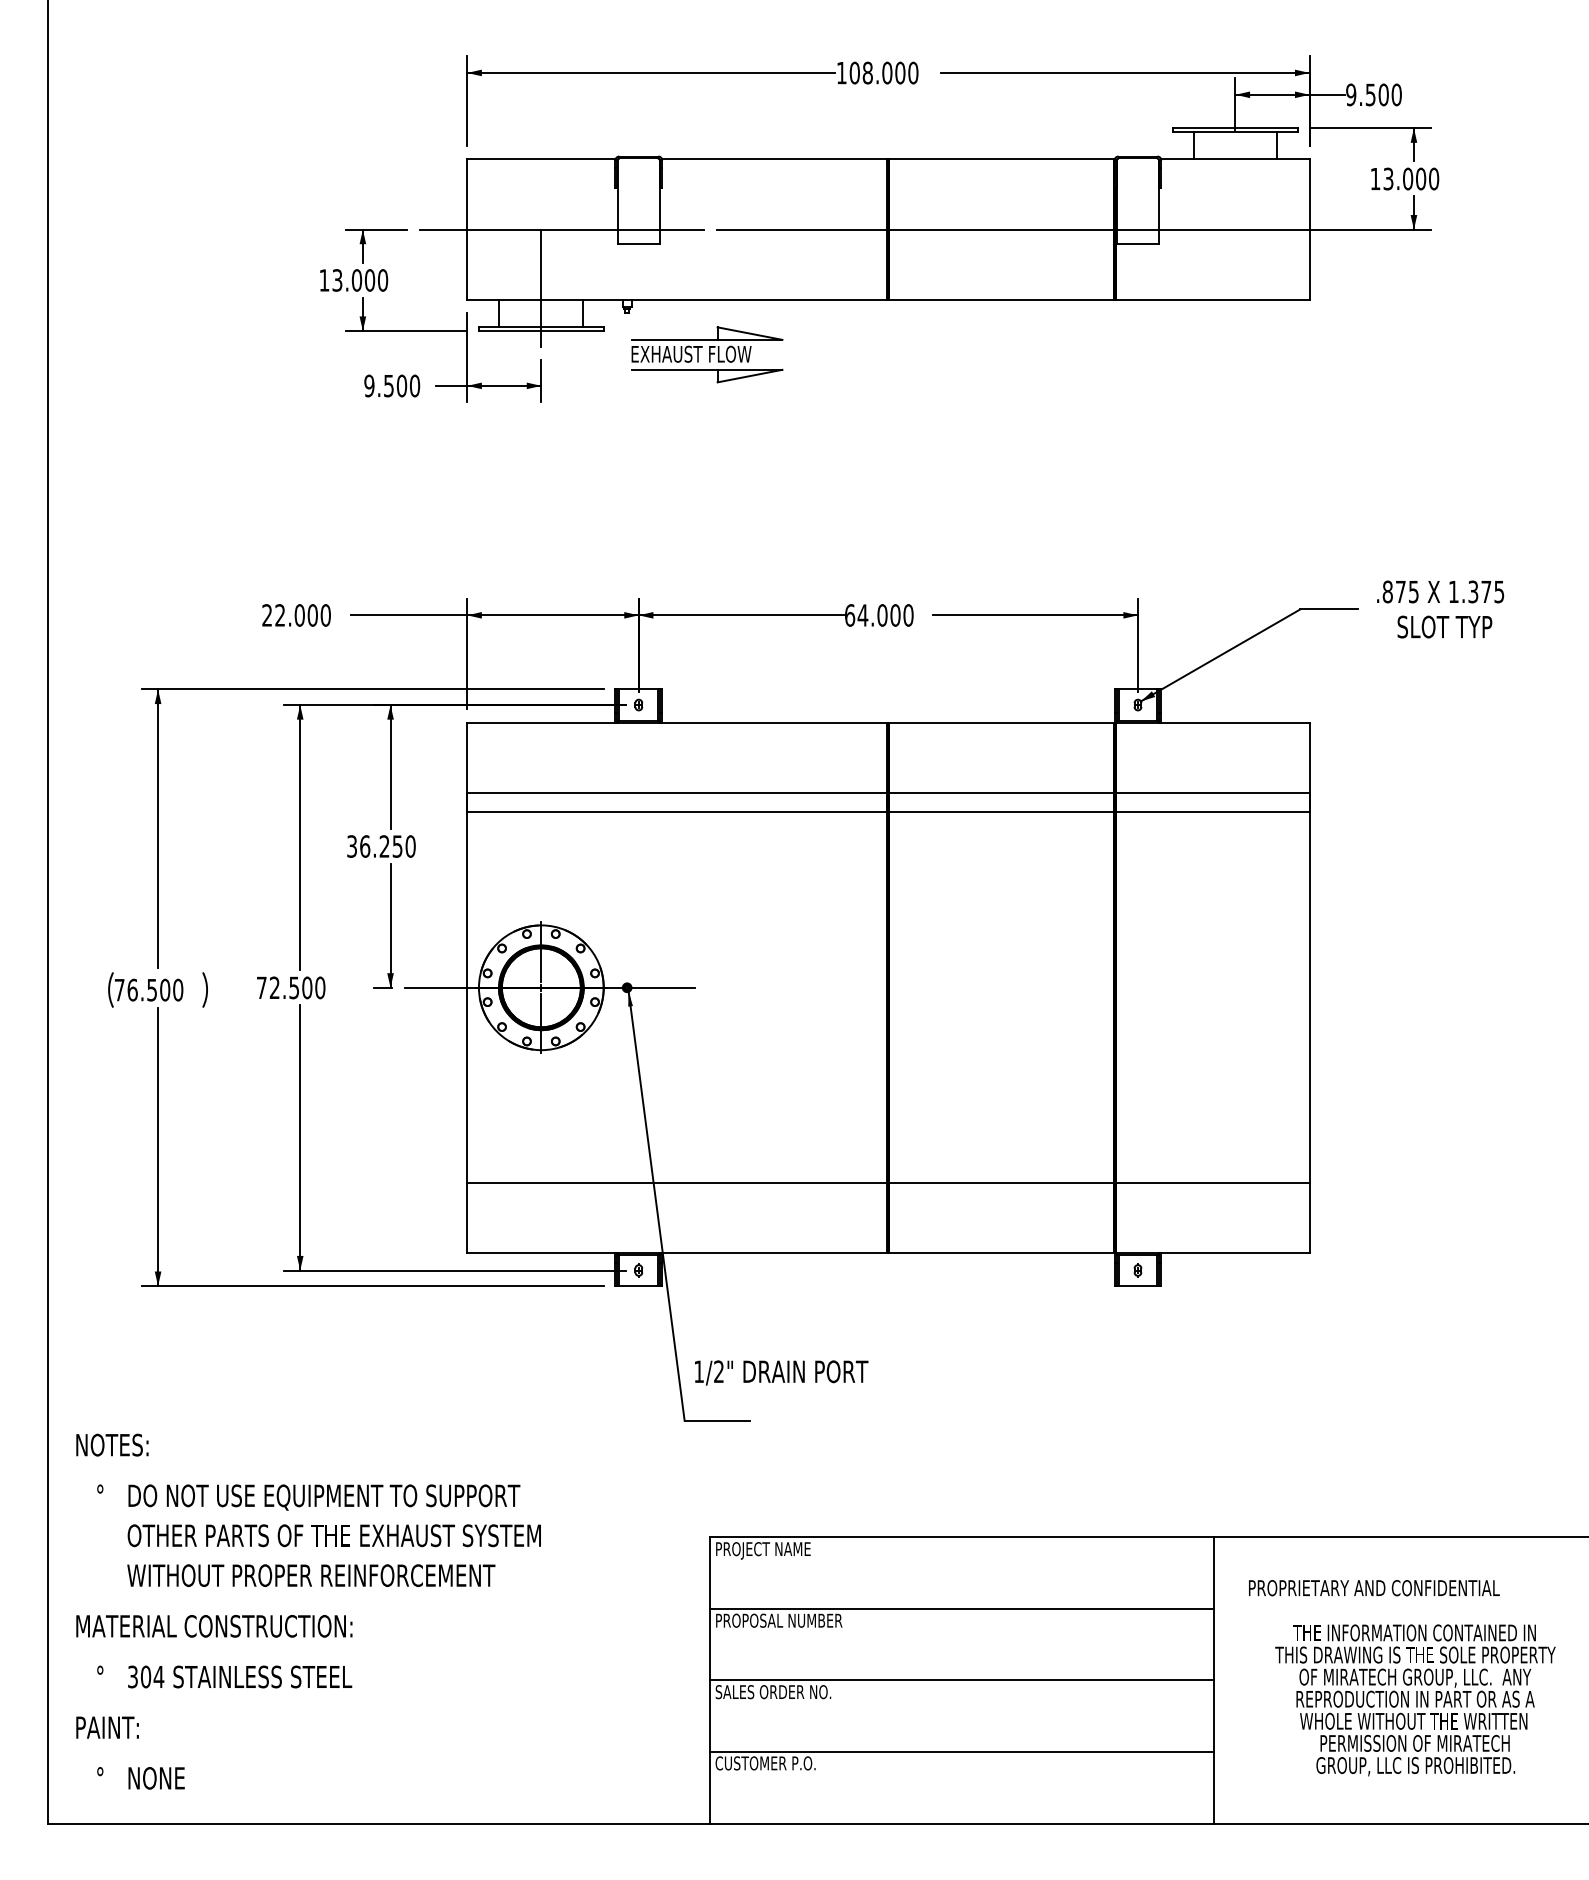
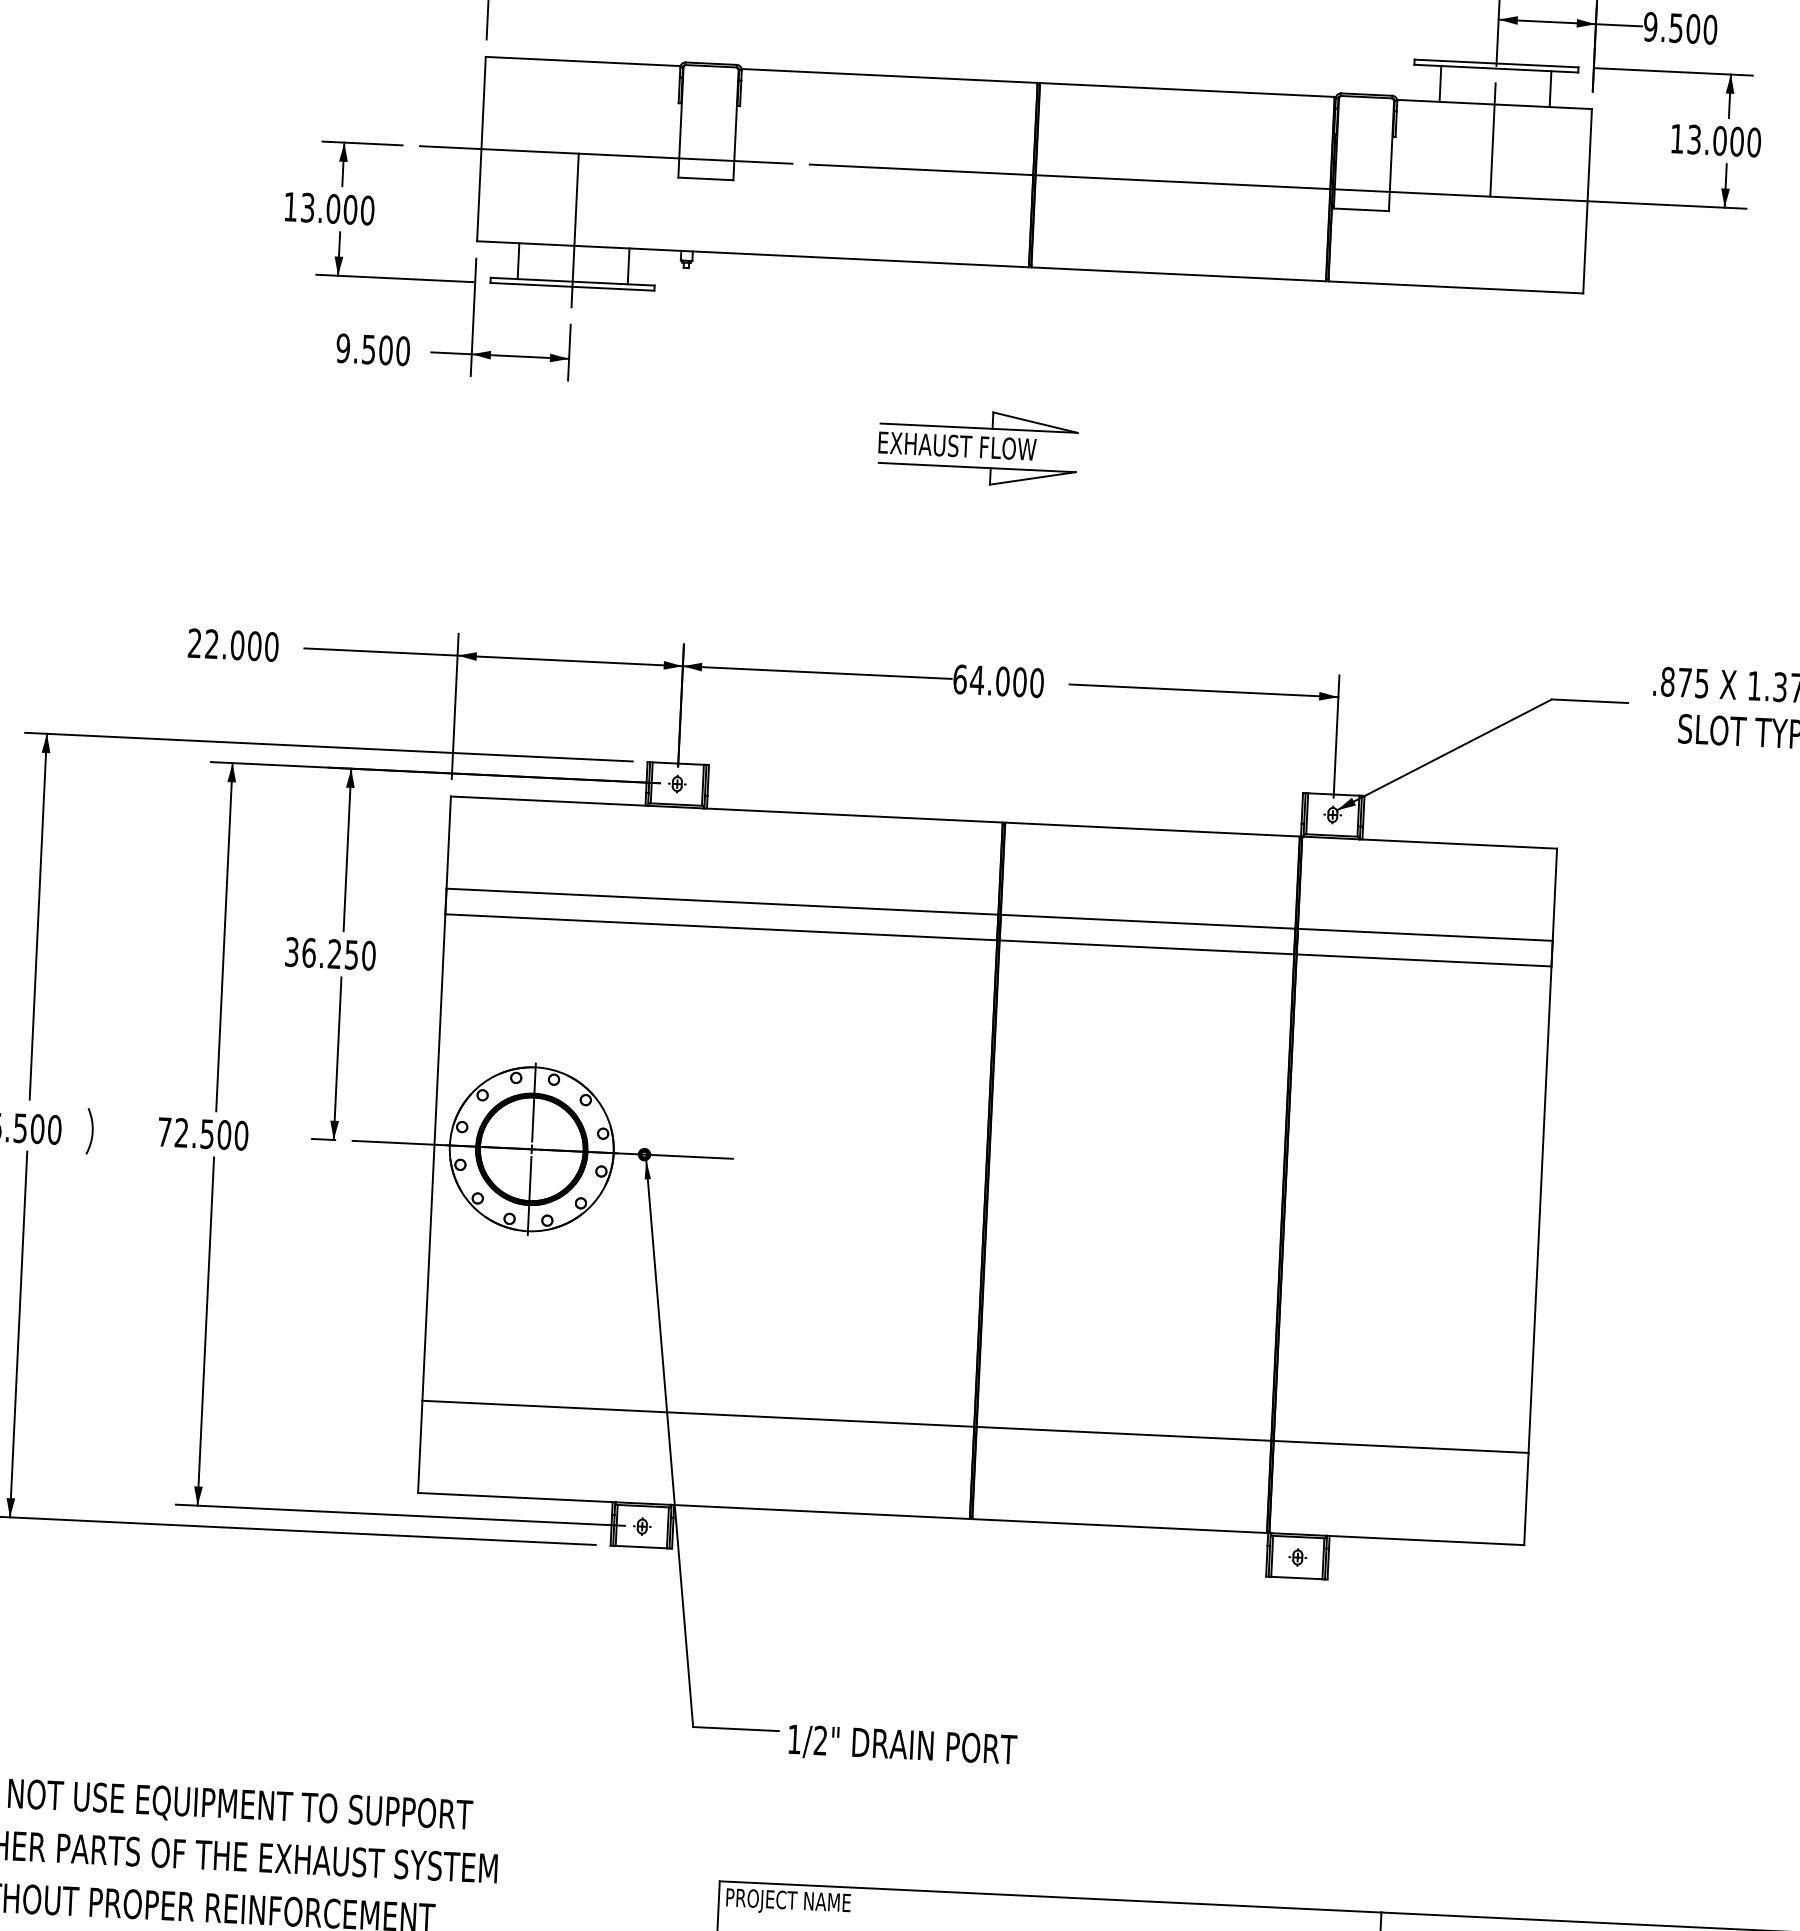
line: (1235, 186) -> (1492, 140), added
part: (707, 354) -> (978, 447), moved
text: (781, 1372) -> (902, 1745), moved

